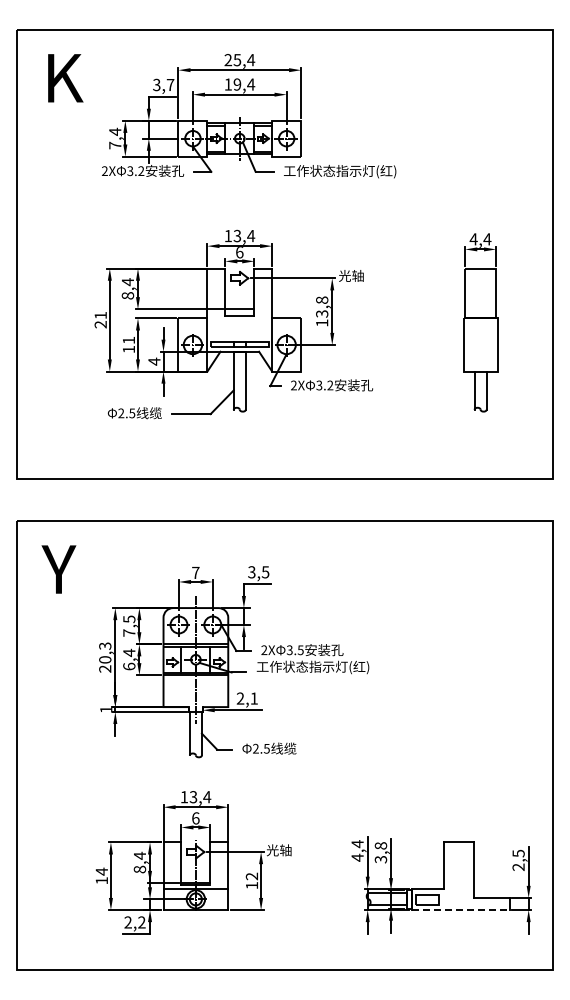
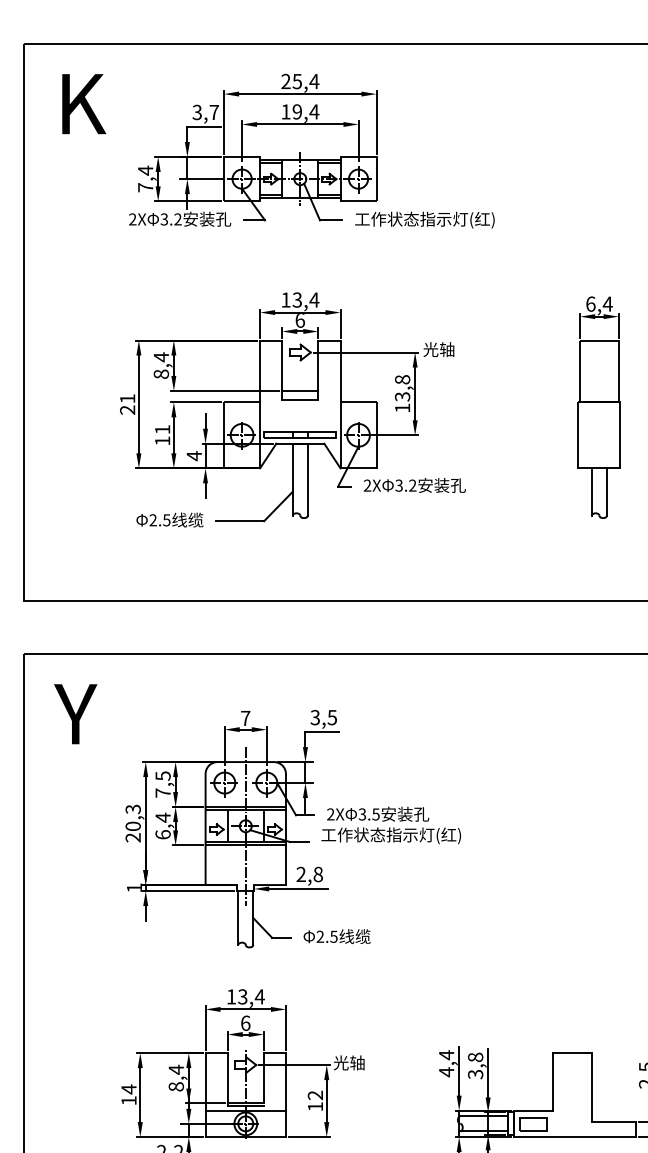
text: (473, 239) -> (590, 304), 4,4 -> 6,4
text: (254, 698) -> (318, 874), 2,1 -> 2,8
line: (461, 910) -> (575, 1137), dashed -> solid

